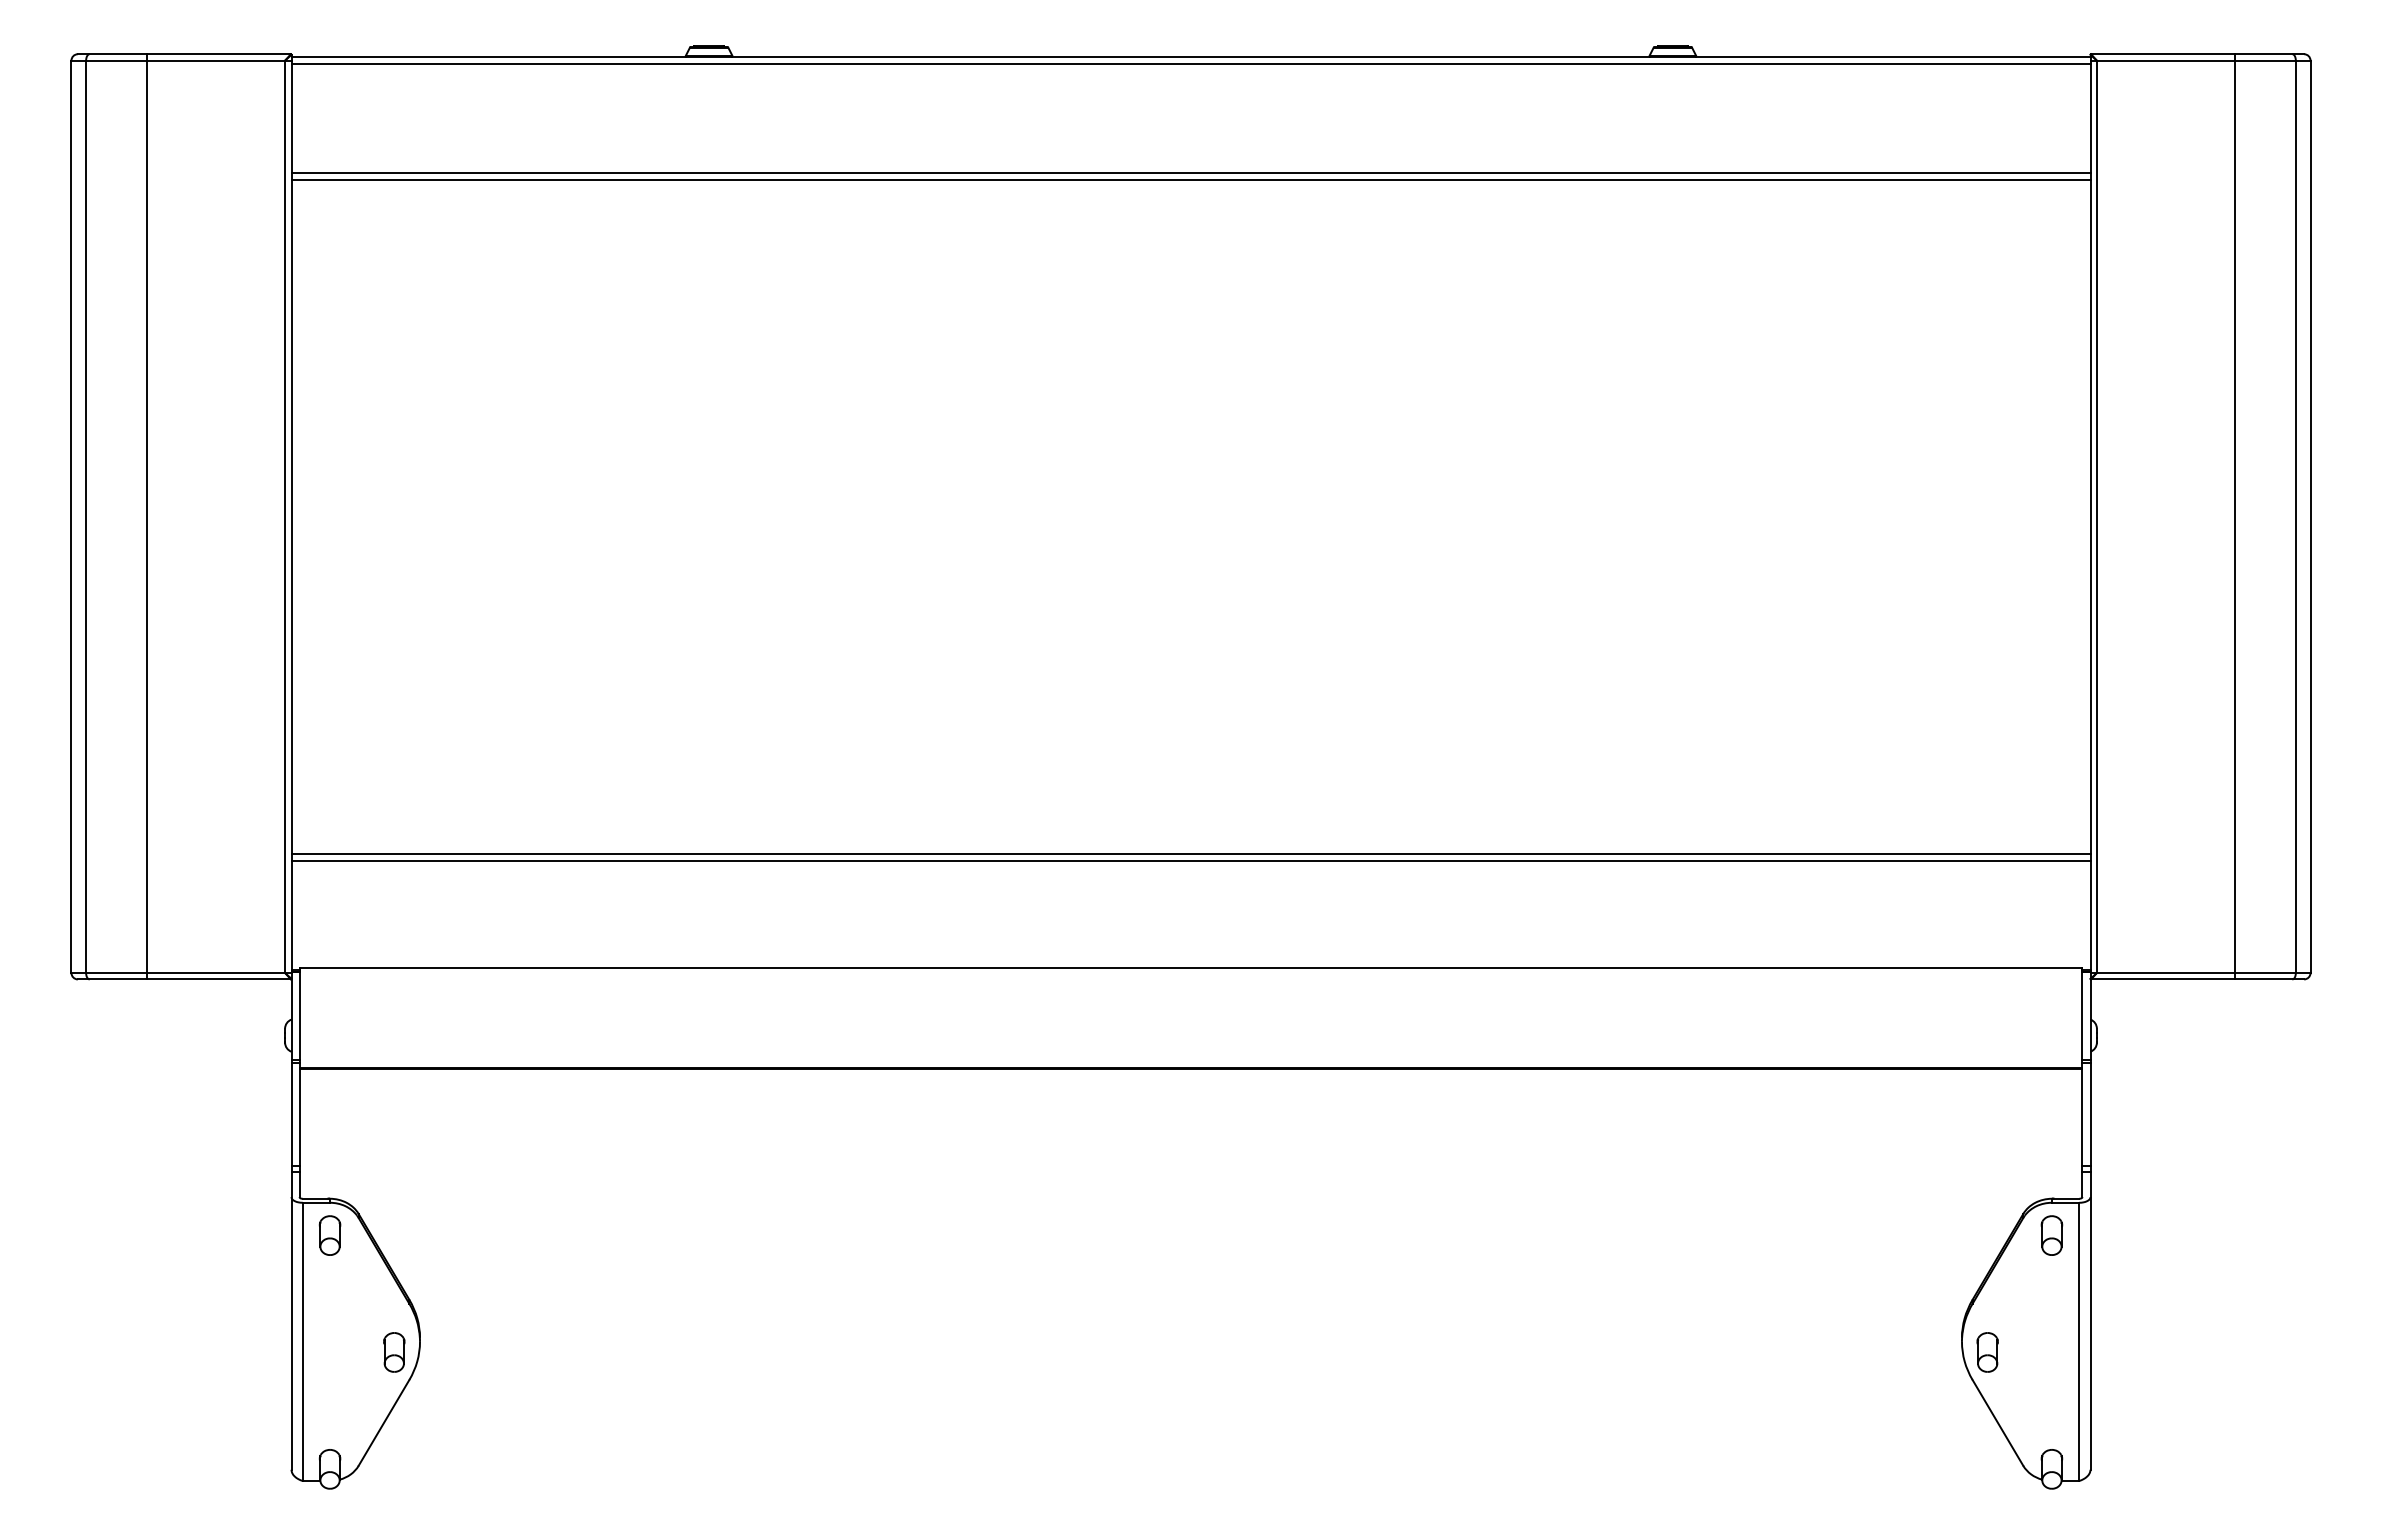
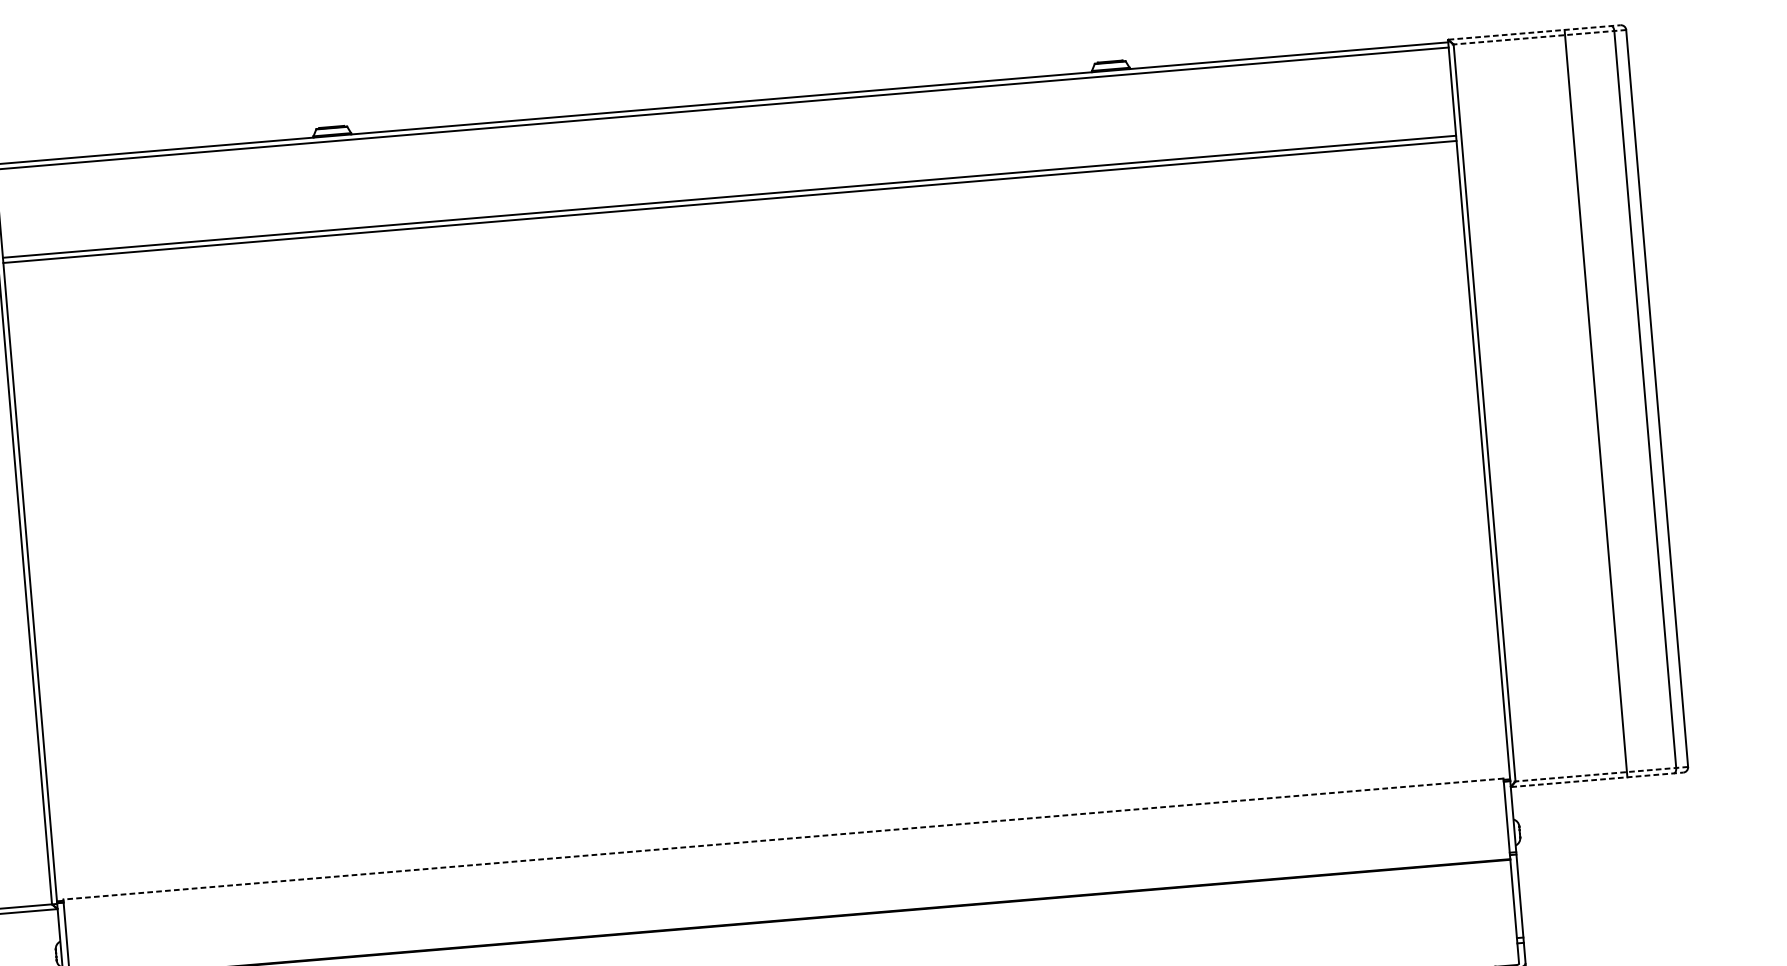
line: (2198, 54) -> (1535, 32), solid -> dashed
line: (2200, 60) -> (1537, 37), solid -> dashed
line: (1190, 854) -> (775, 747), removed
line: (1190, 860) -> (775, 752), removed
line: (1190, 968) -> (783, 839), solid -> dashed
line: (2200, 973) -> (1599, 774), solid -> dashed
line: (2198, 979) -> (1598, 779), solid -> dashed

